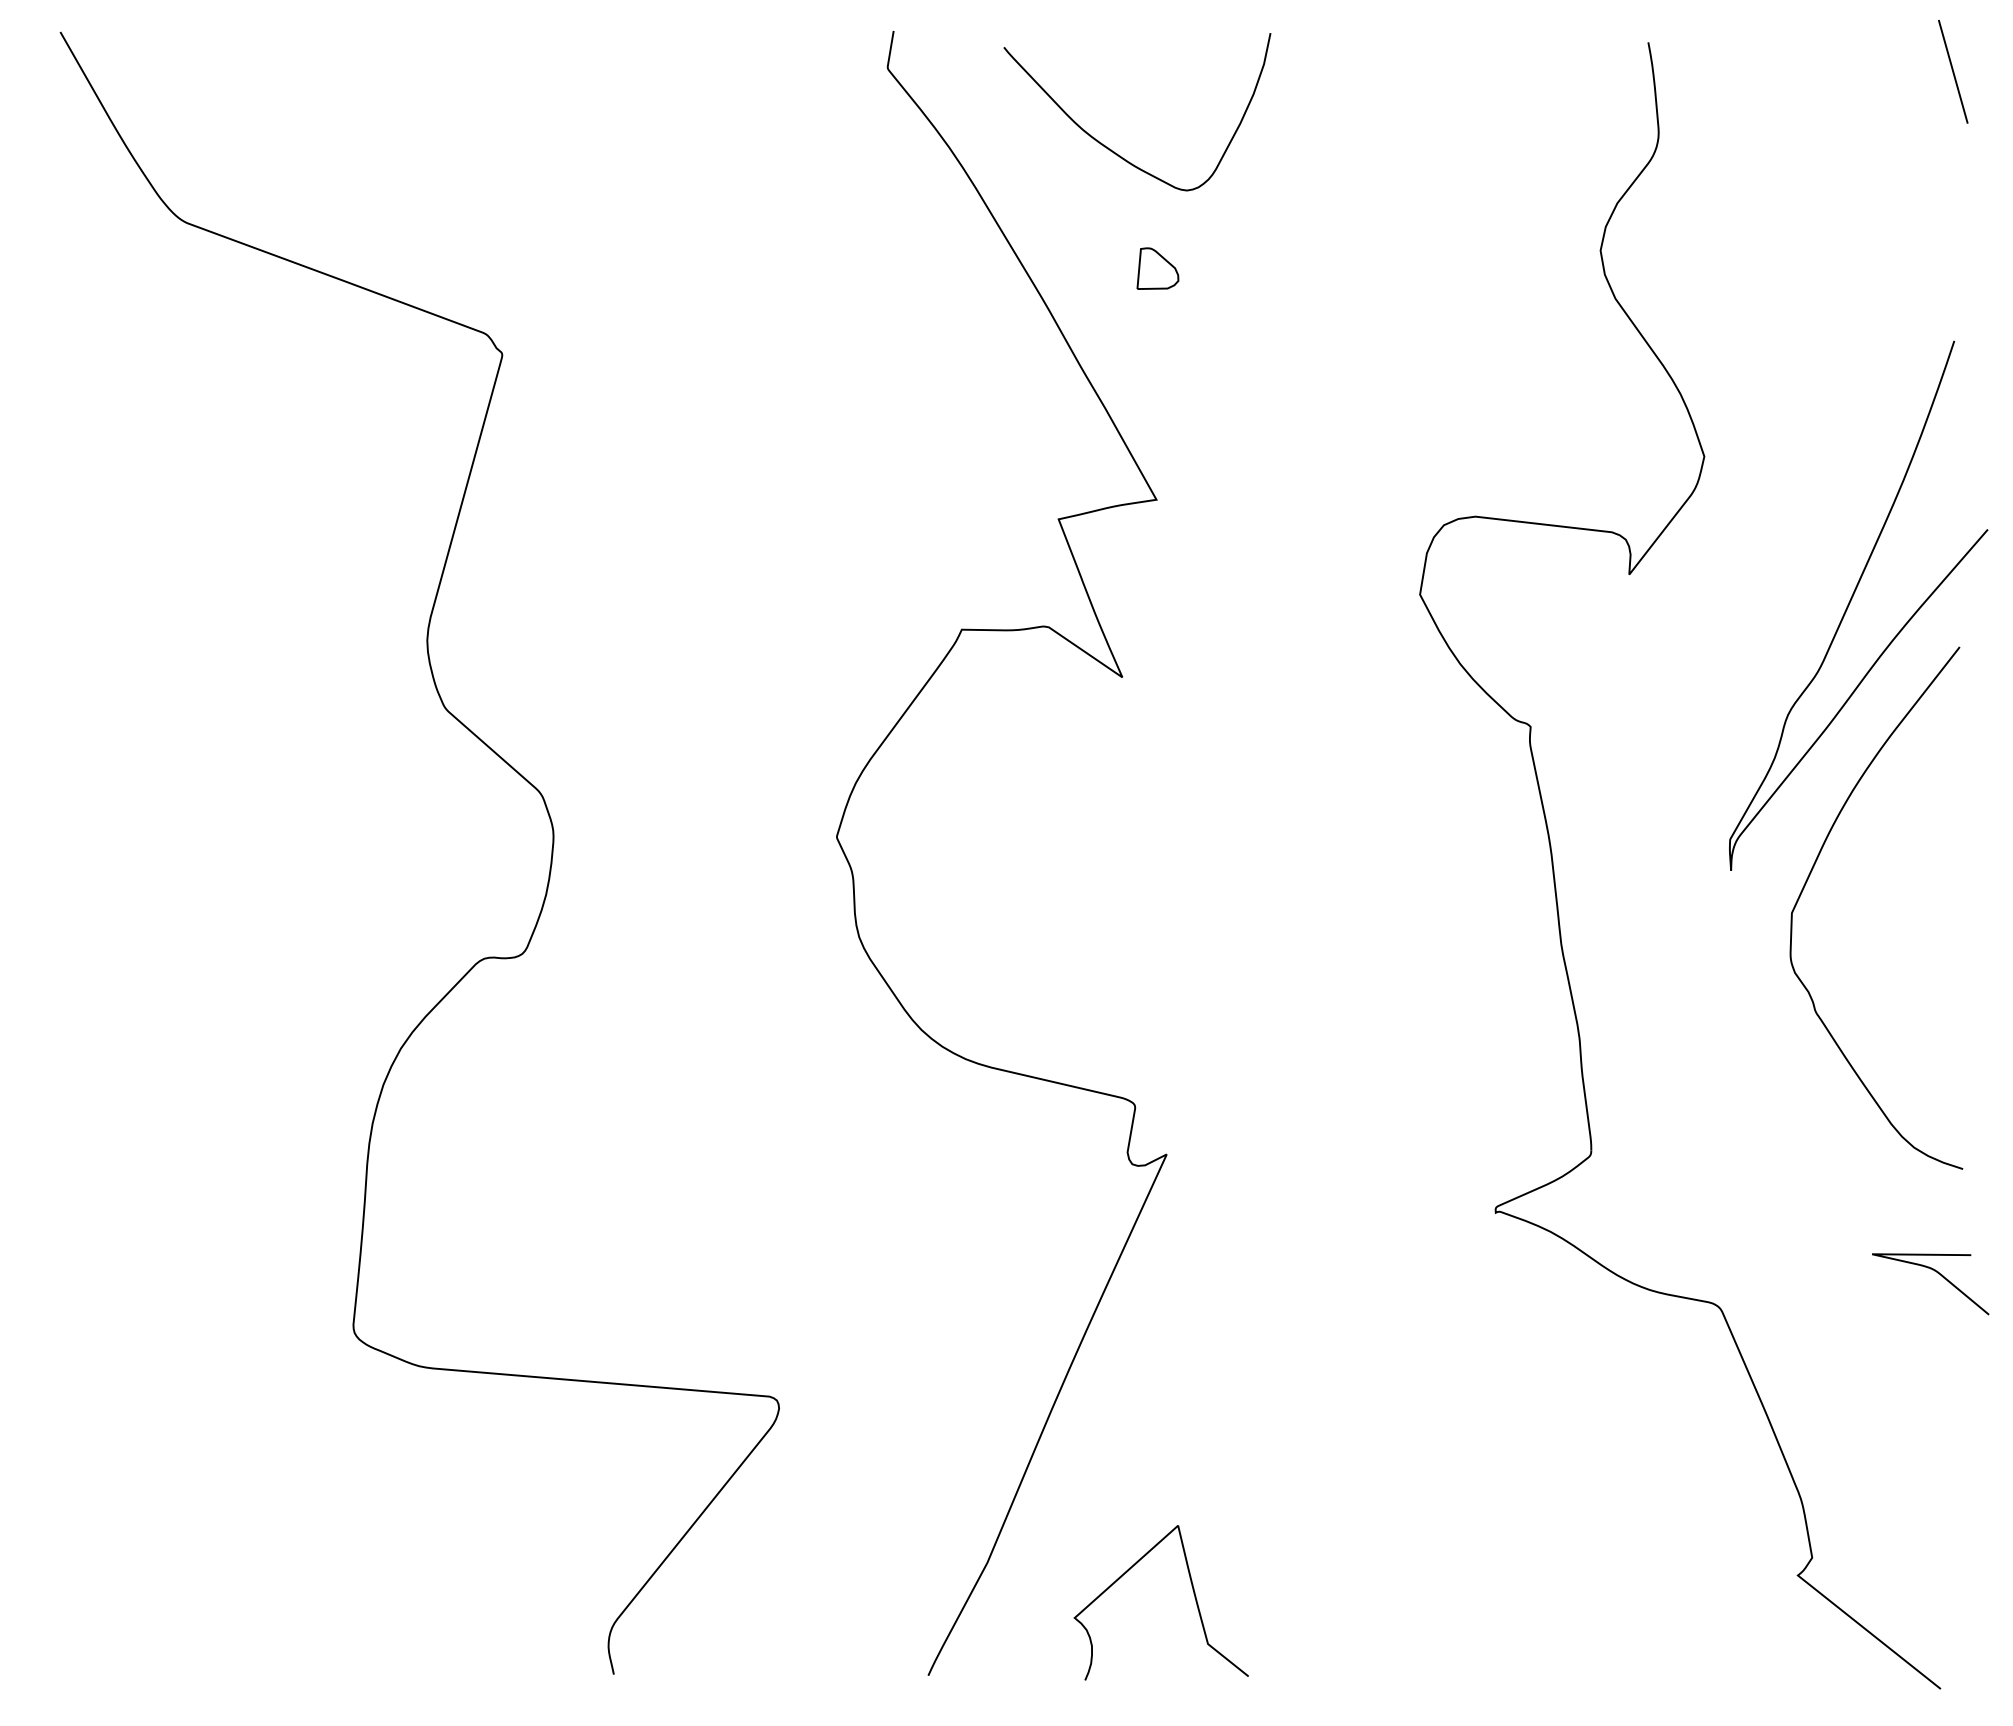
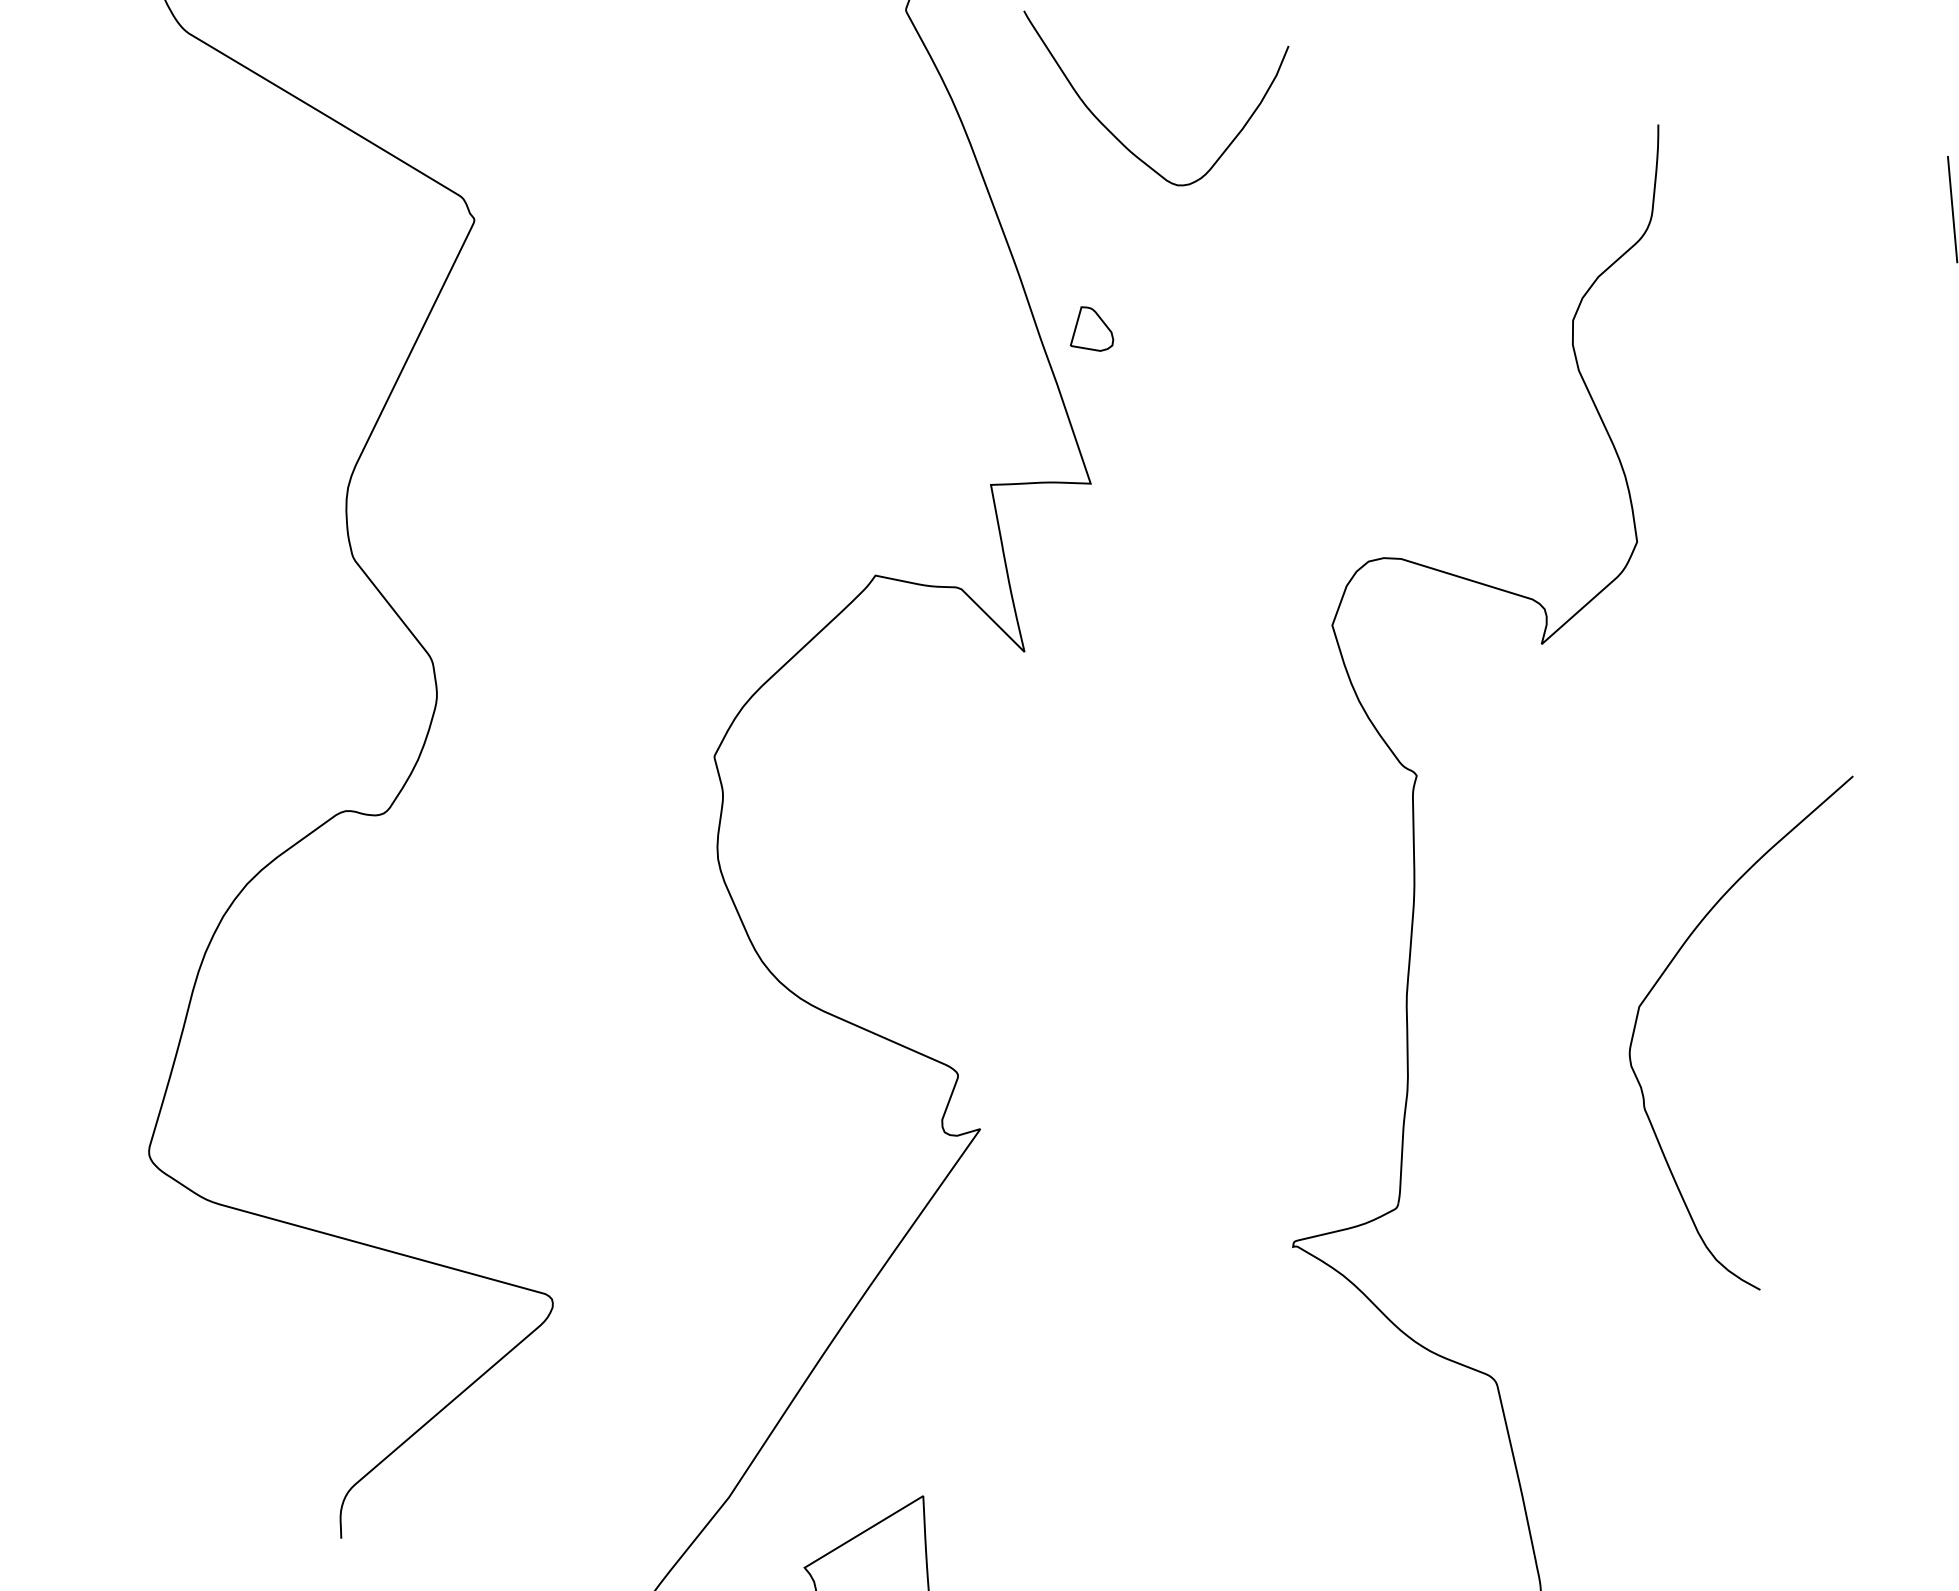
part: (1157, 268) -> (1094, 329), moved
curve: (1851, 601) -> (1755, 711), removed
curve: (1937, 1273) -> (1716, 1387), removed

